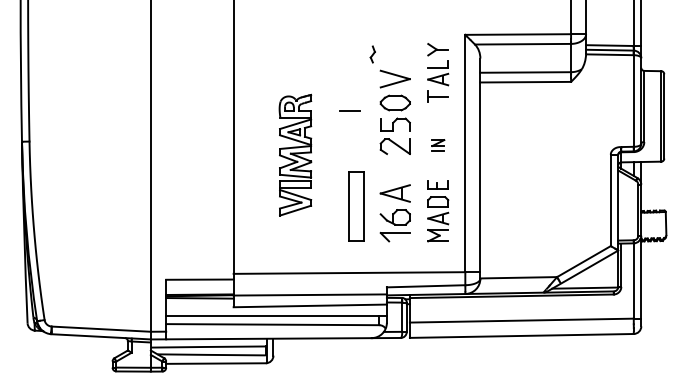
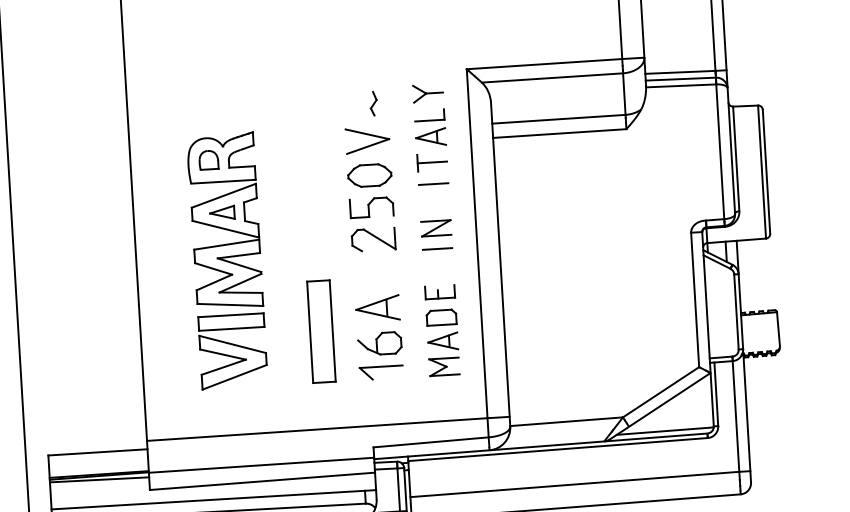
part: (372, 54) -> (373, 103), moved
line: (349, 110) -> (432, 182), moved
part: (438, 145) -> (437, 234), size x1.67
part: (295, 155) -> (227, 261), size x1.43

